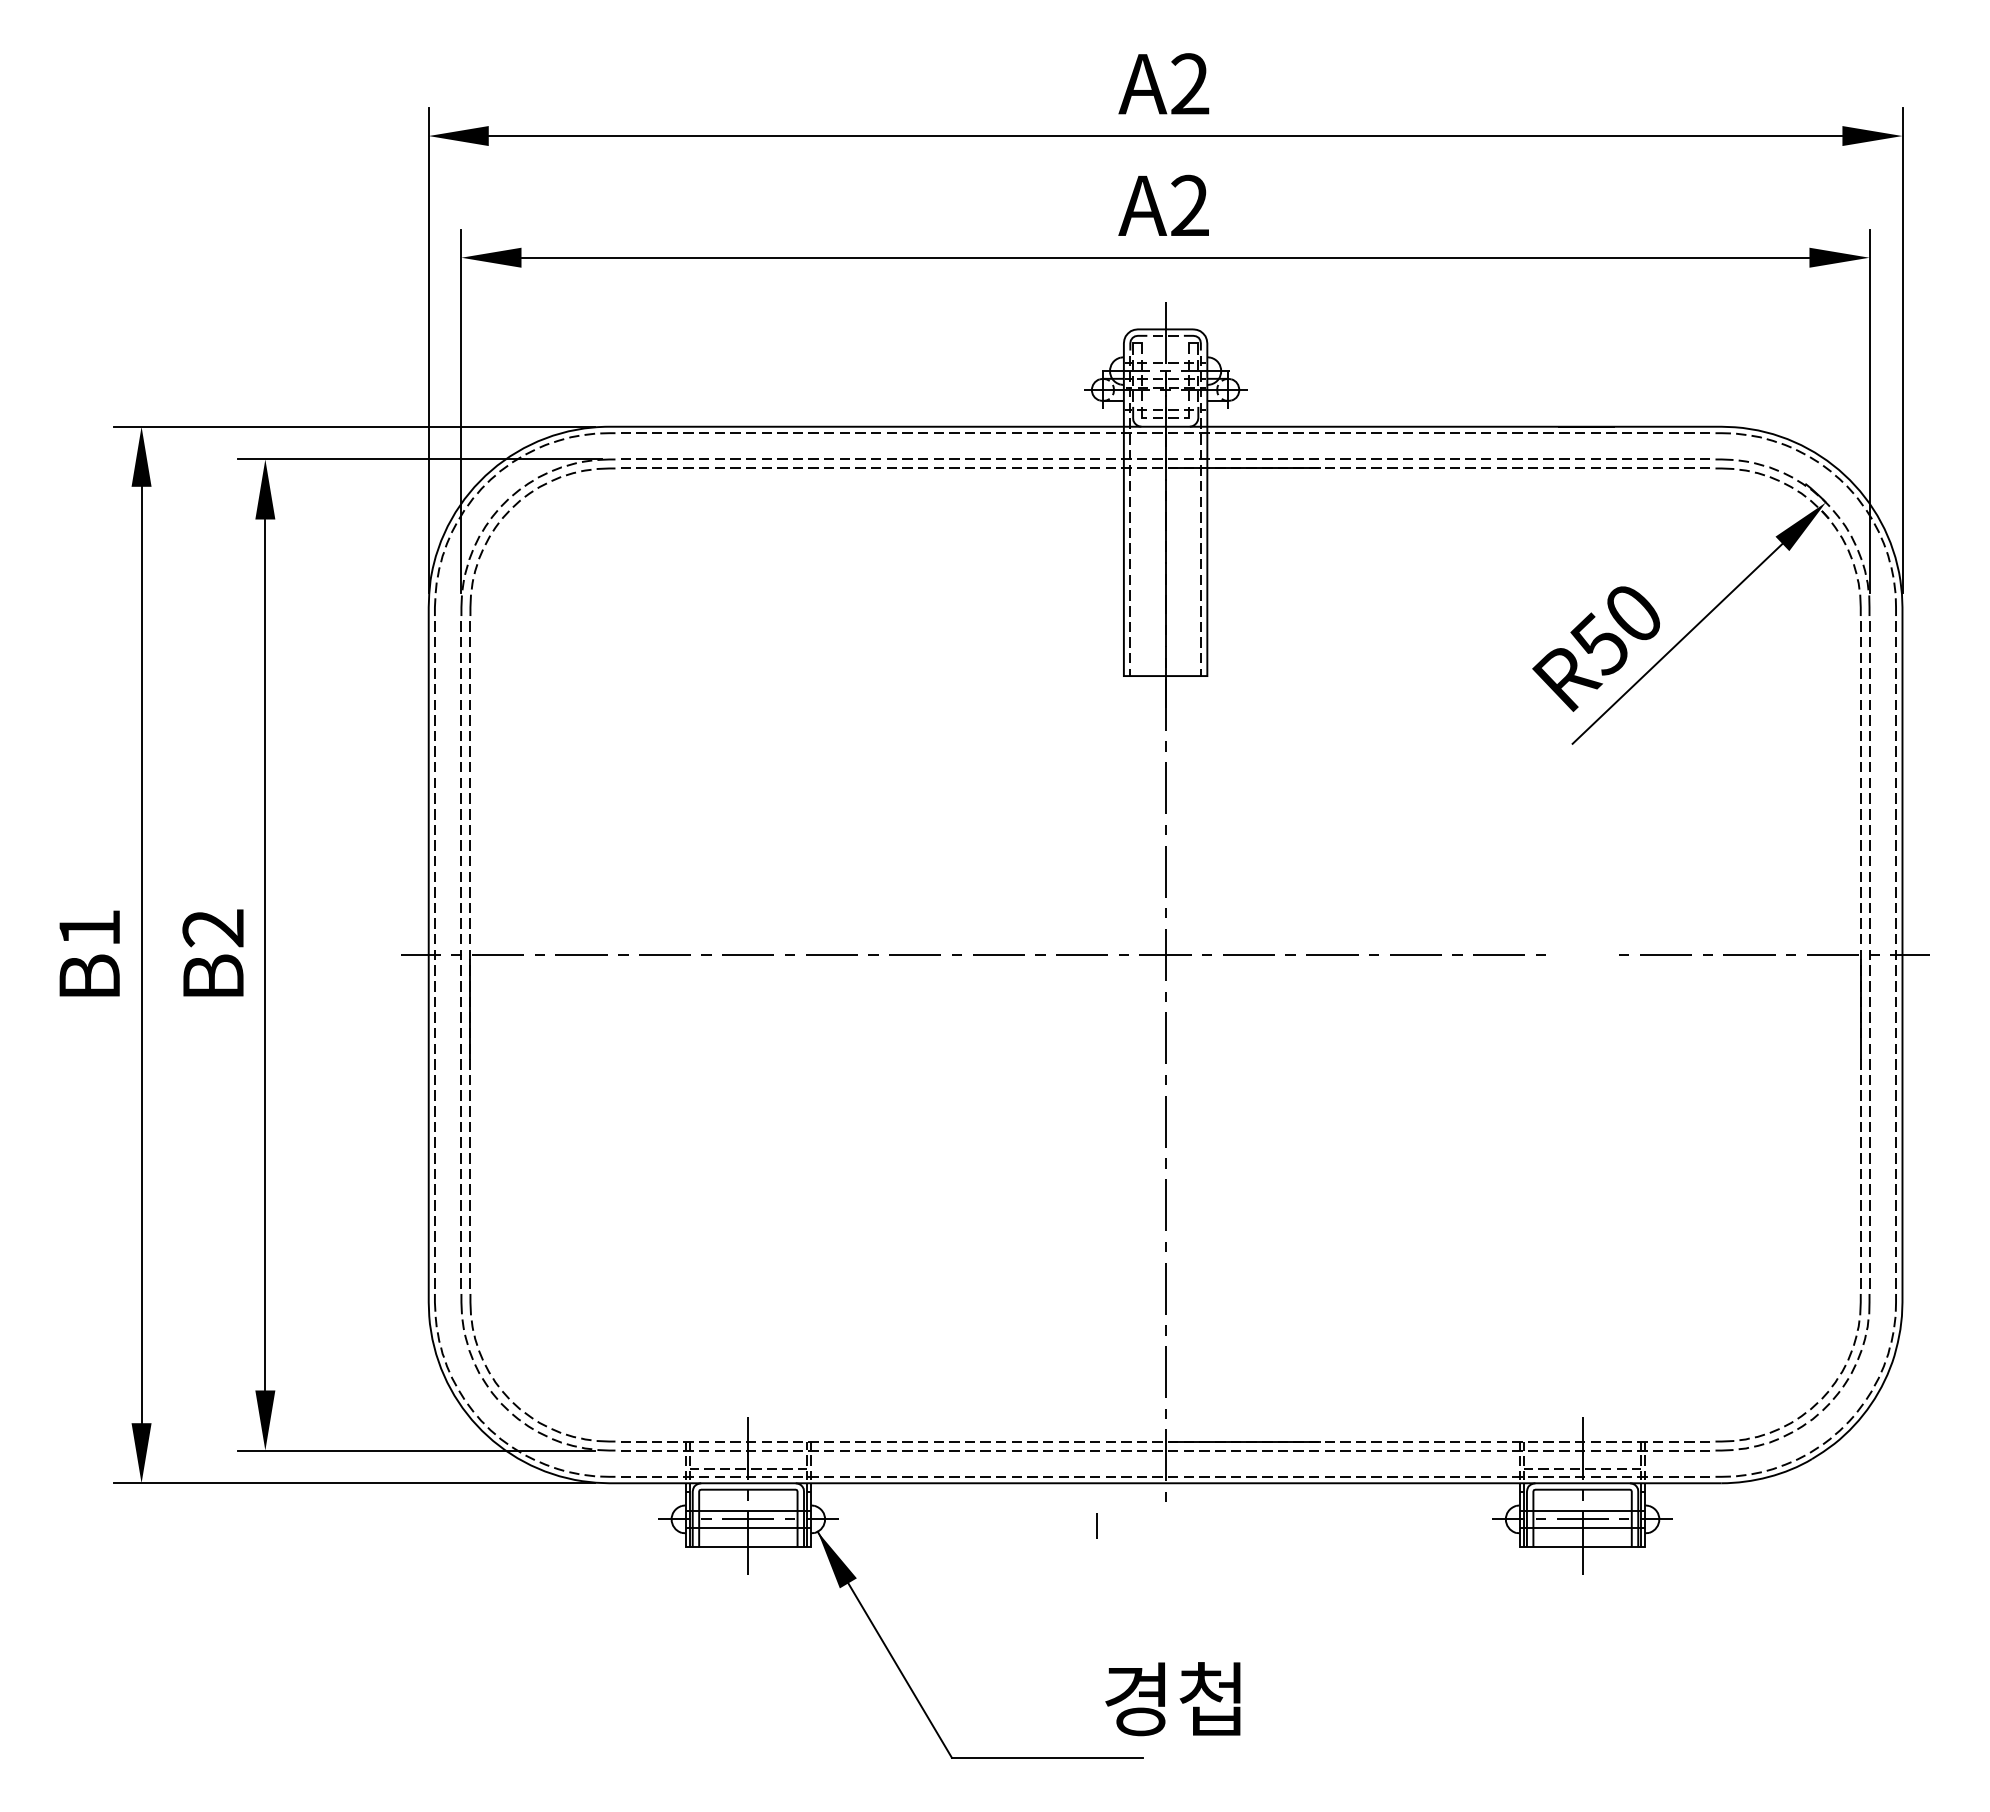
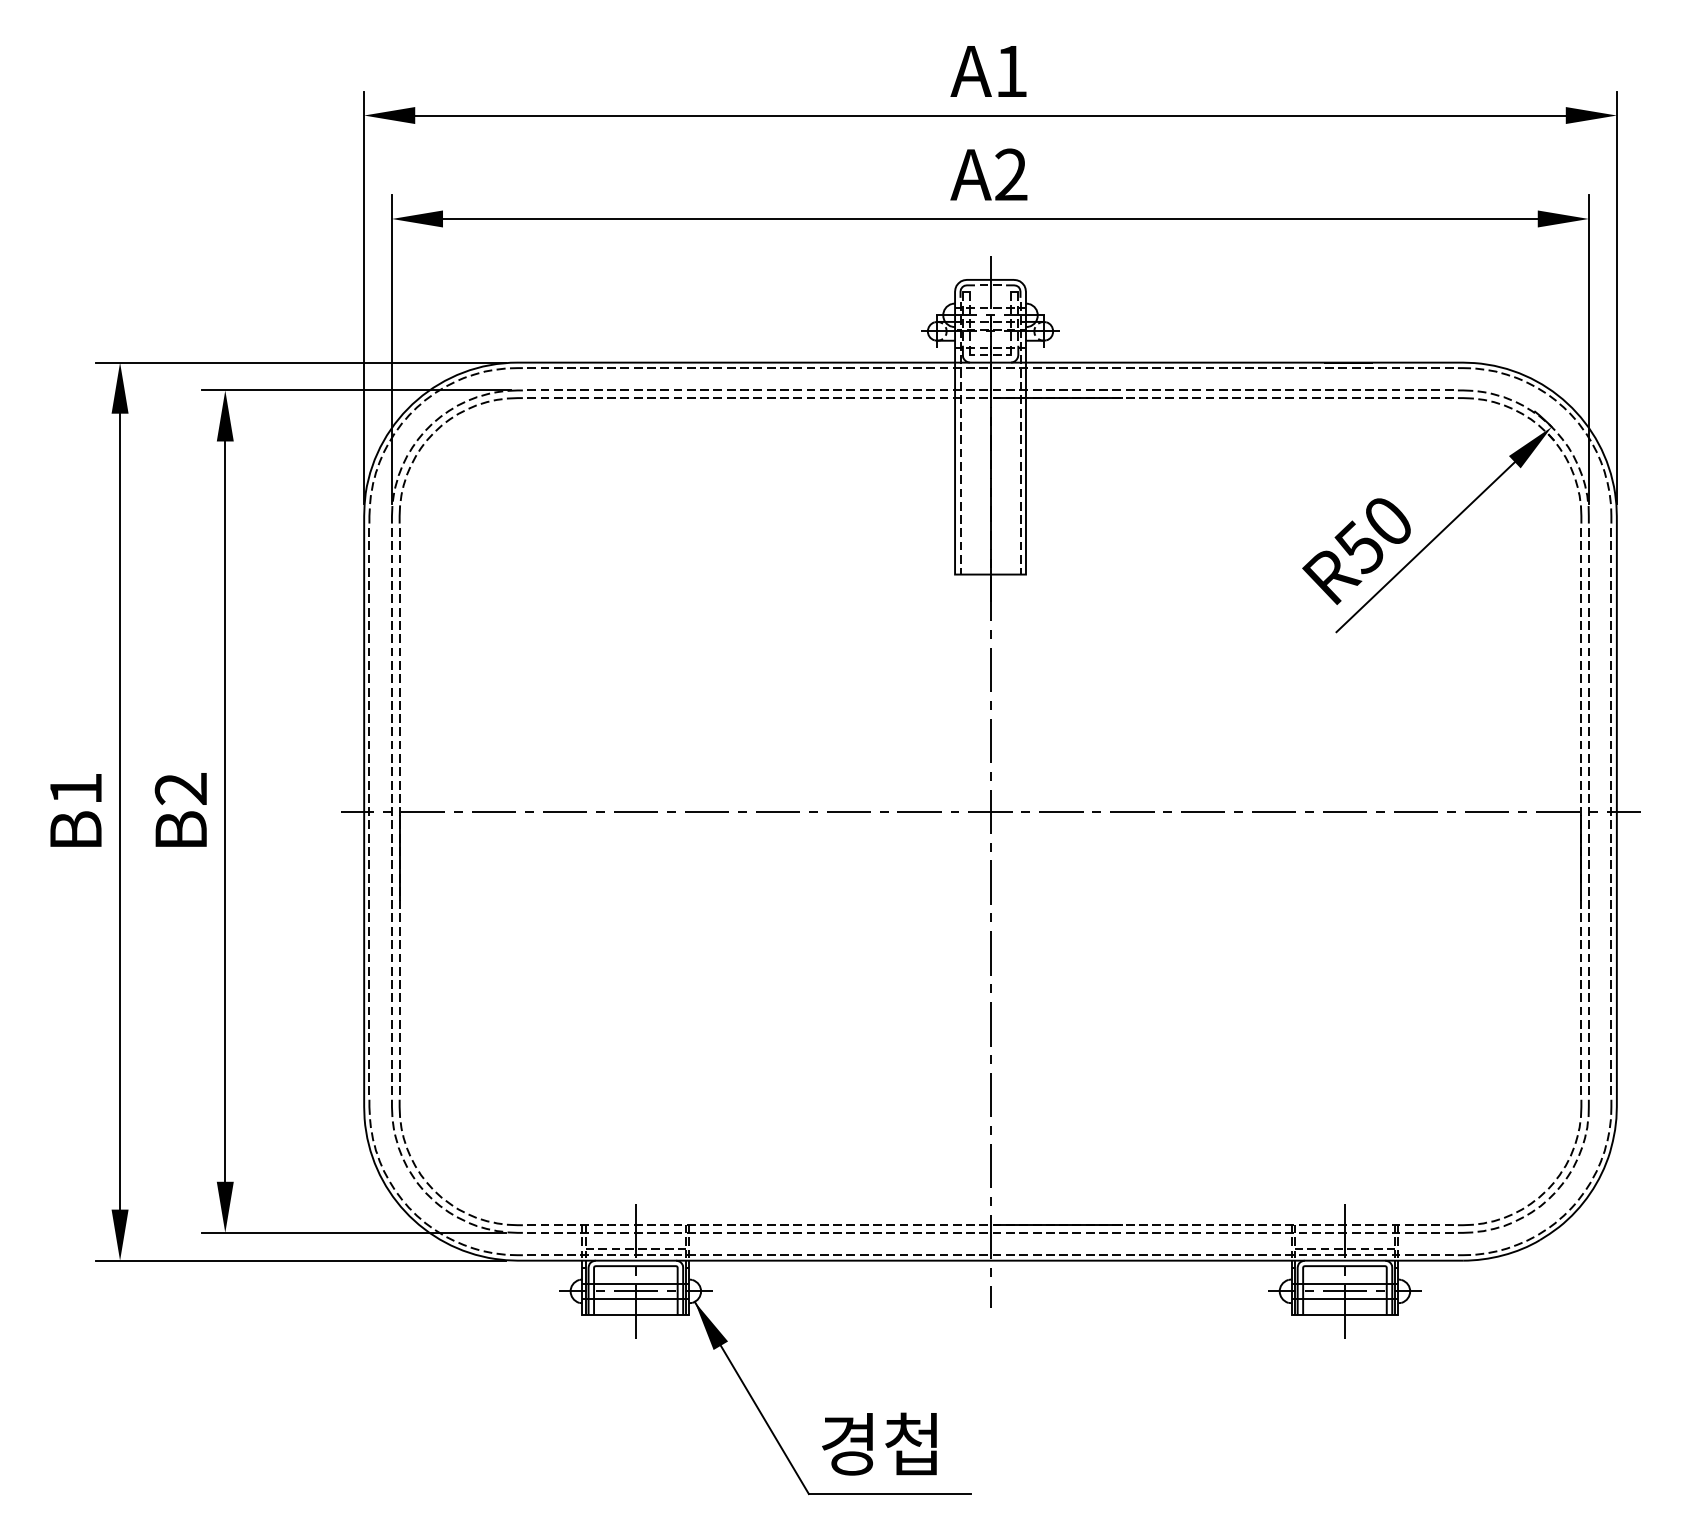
text: (1190, 83) -> (1011, 70), A2 -> A1
line: (1582, 954) -> (1344, 811), added
line: (1096, 1525) -> (990, 1296), moved
text: (1172, 1699) -> (879, 1444), moved

